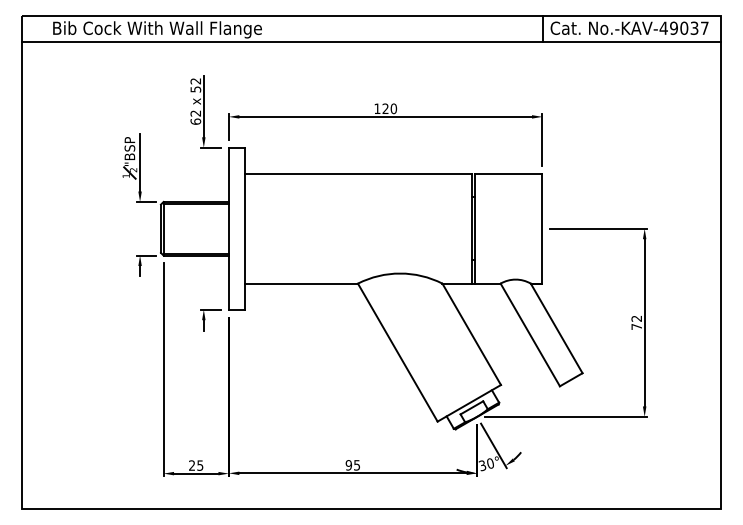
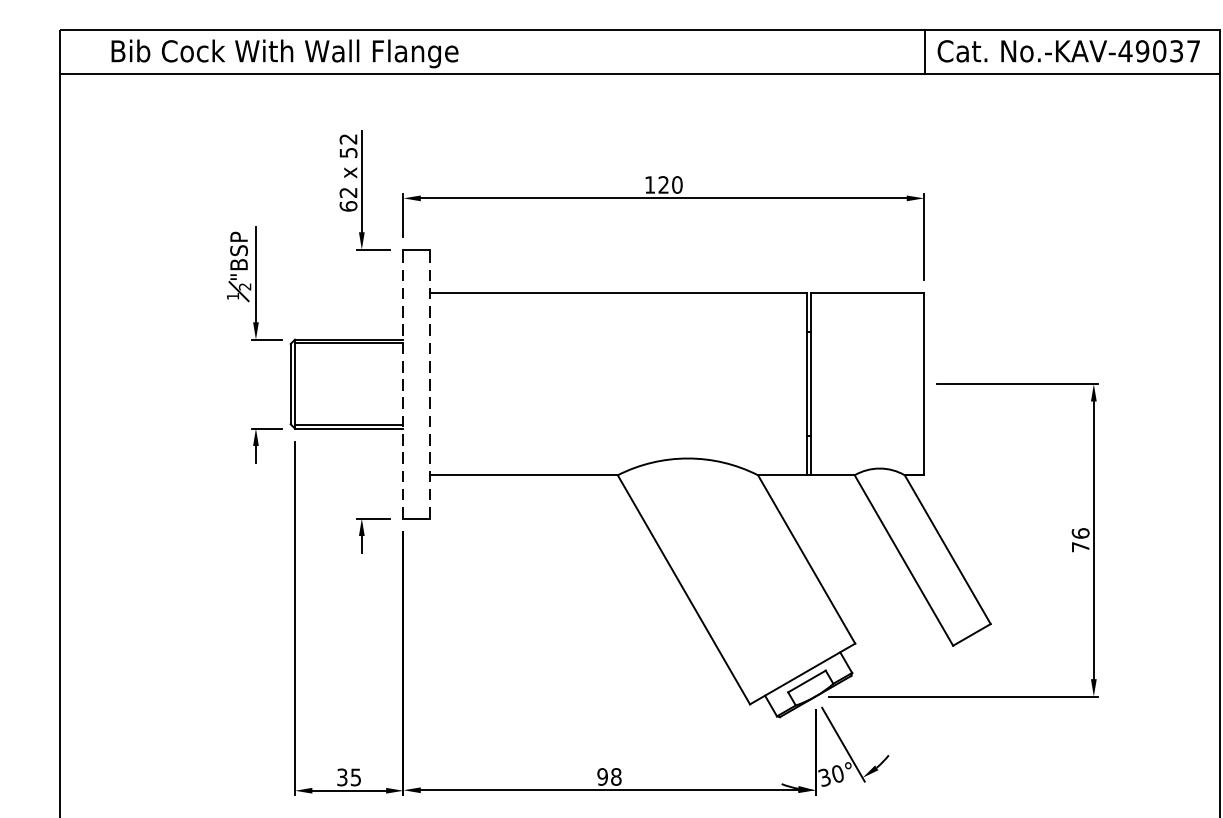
line: (228, 228) -> (402, 383), solid -> dashed
line: (244, 228) -> (429, 383), solid -> dashed
text: (636, 318) -> (1080, 533), 72 -> 76
text: (192, 465) -> (343, 777), 25 -> 35
text: (357, 465) -> (616, 777), 95 -> 98

